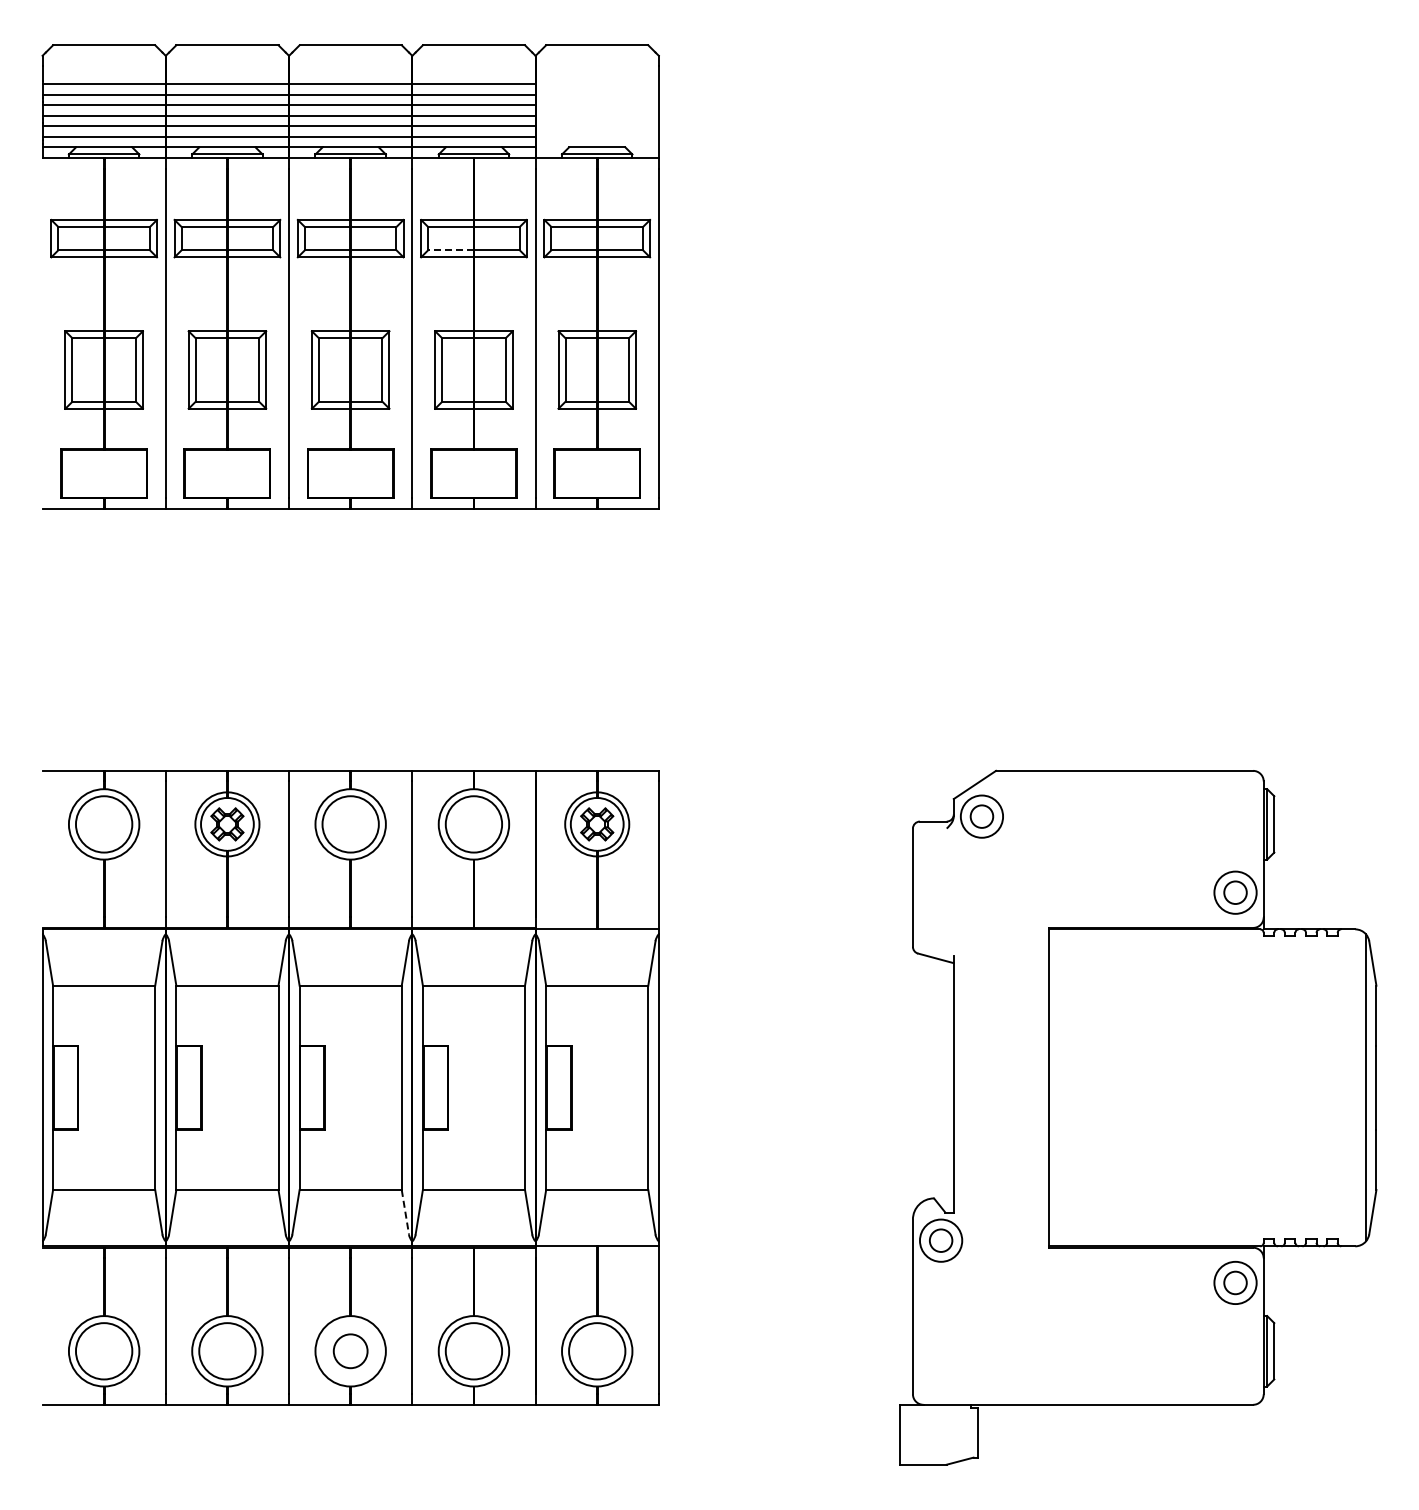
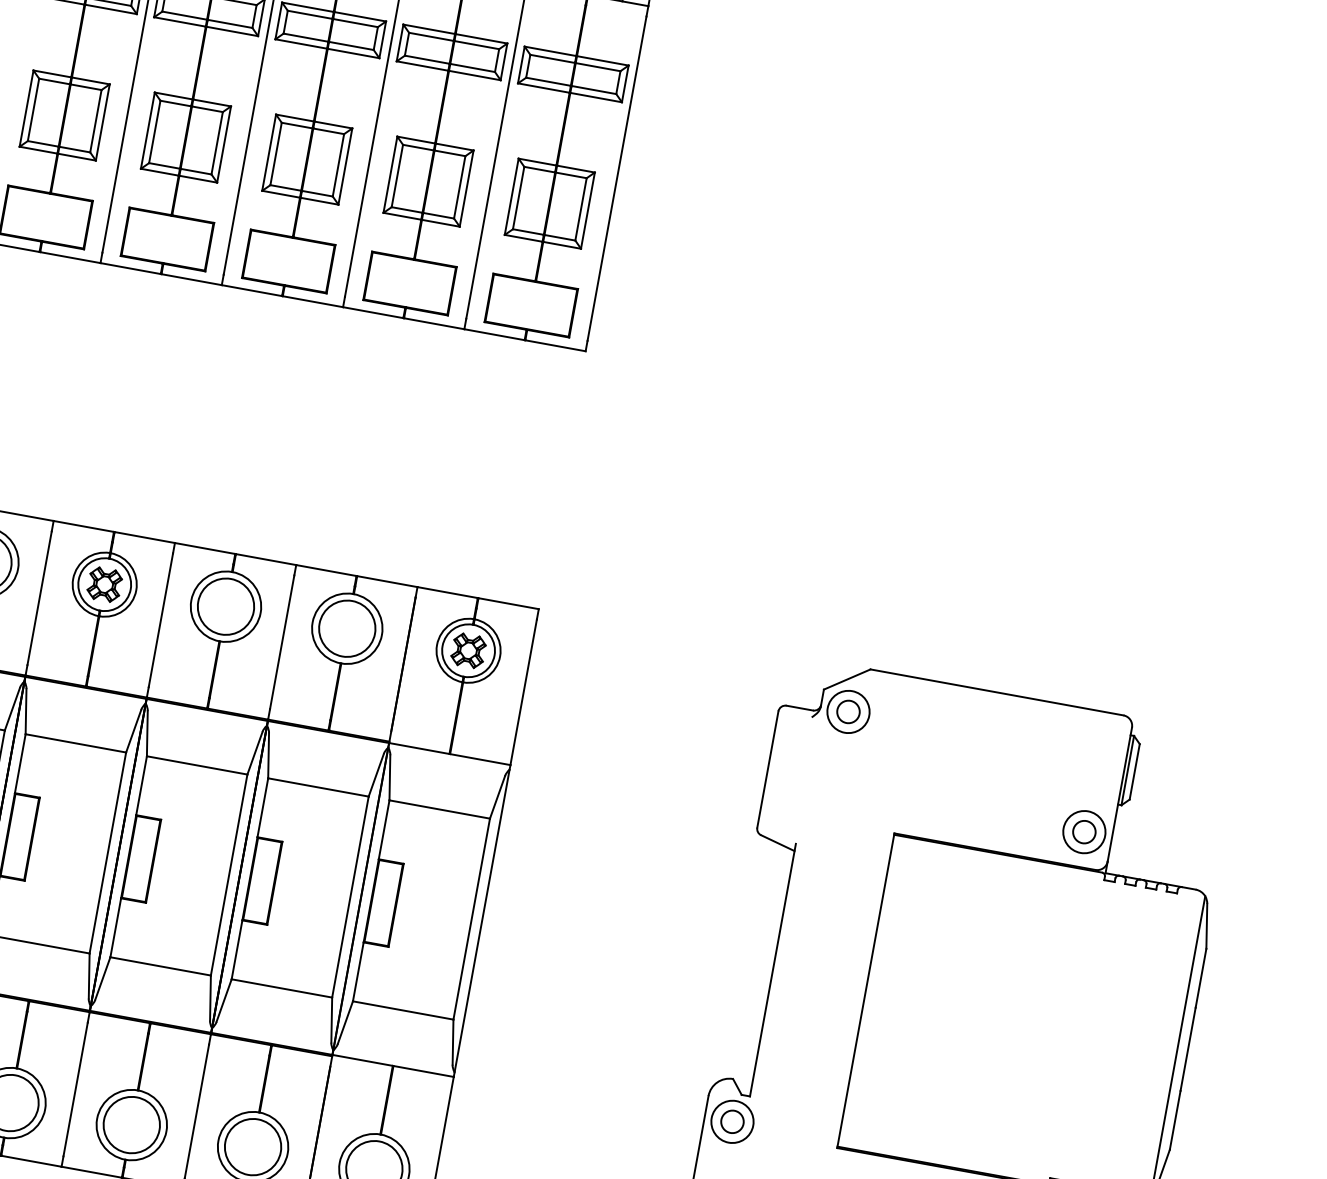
line: (450, 250) -> (426, 59), dashed -> solid
line: (405, 1212) -> (210, 998), dashed -> solid
circle: (350, 1351) -> (131, 1125), size x1.67

